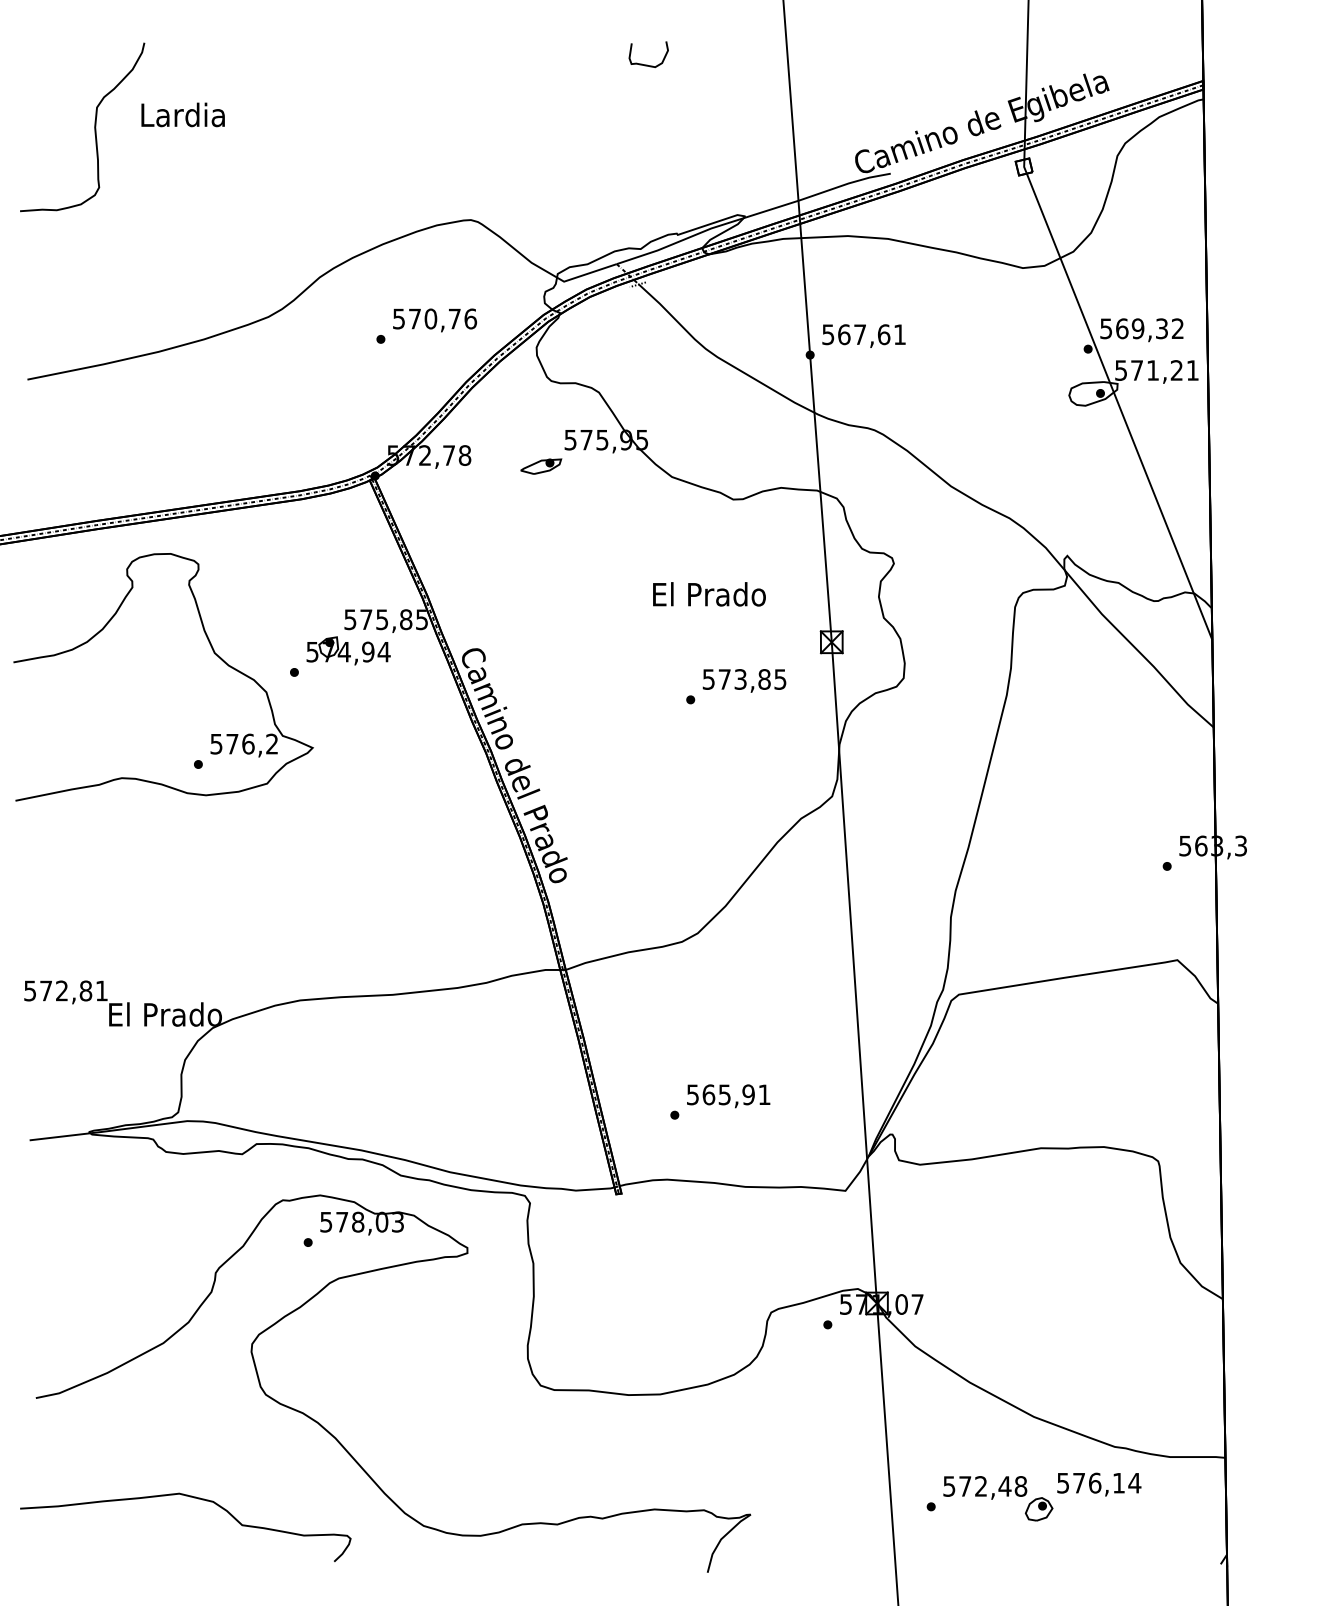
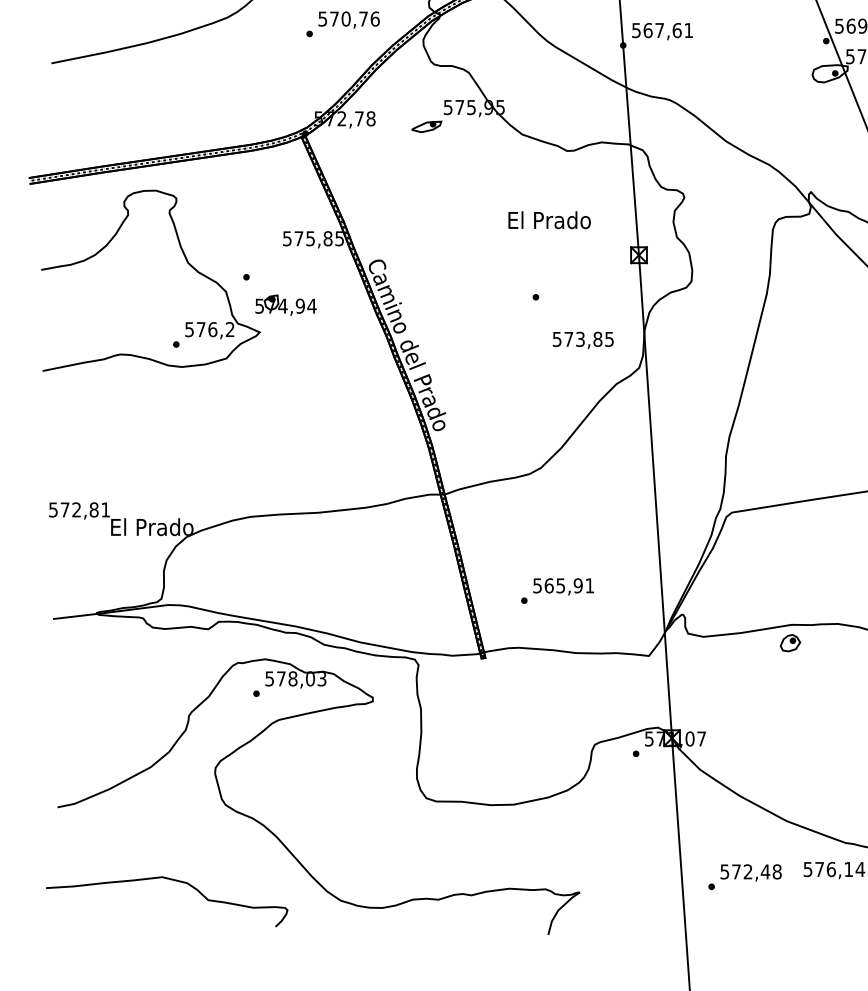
part: (348, 650) -> (285, 305), moved
text: (744, 680) -> (583, 340), moved
part: (1038, 1509) -> (790, 643), moved

